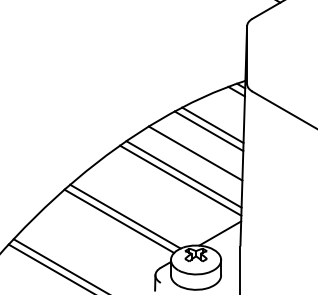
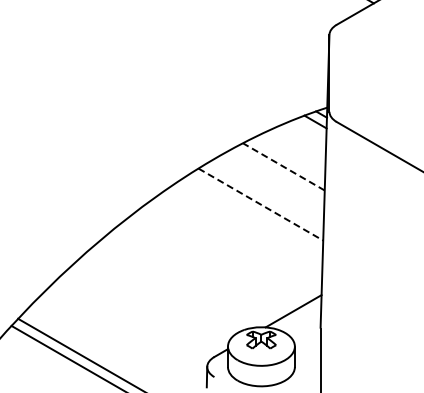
line: (212, 125) -> (283, 166), solid -> dashed
line: (208, 131) -> (278, 174), removed
line: (196, 153) -> (261, 204), solid -> dashed
line: (184, 174) -> (245, 232), removed
line: (180, 180) -> (240, 240), removed
line: (124, 216) -> (166, 288), removed
line: (119, 220) -> (159, 294), removed

